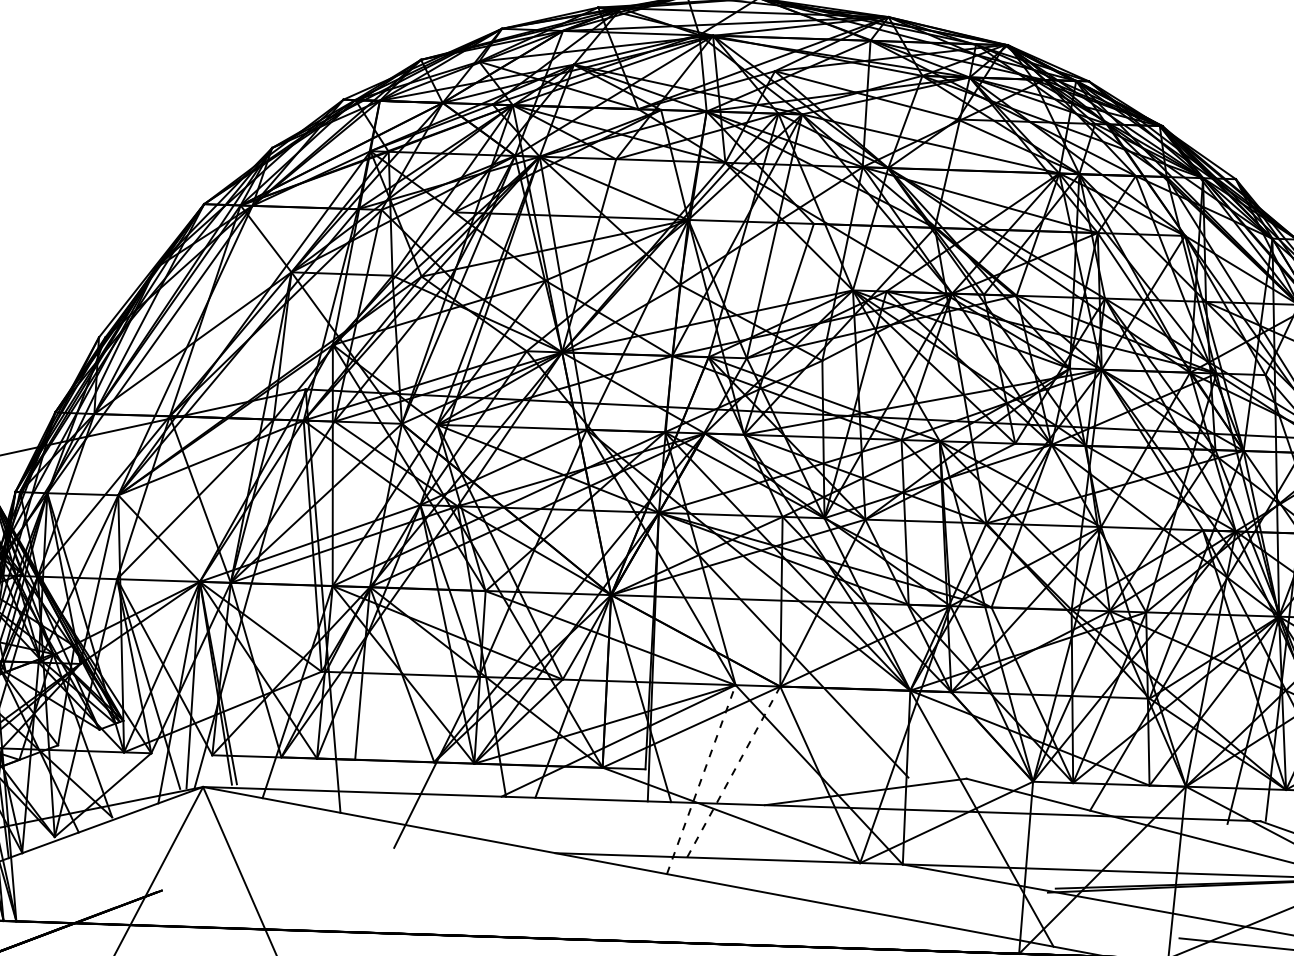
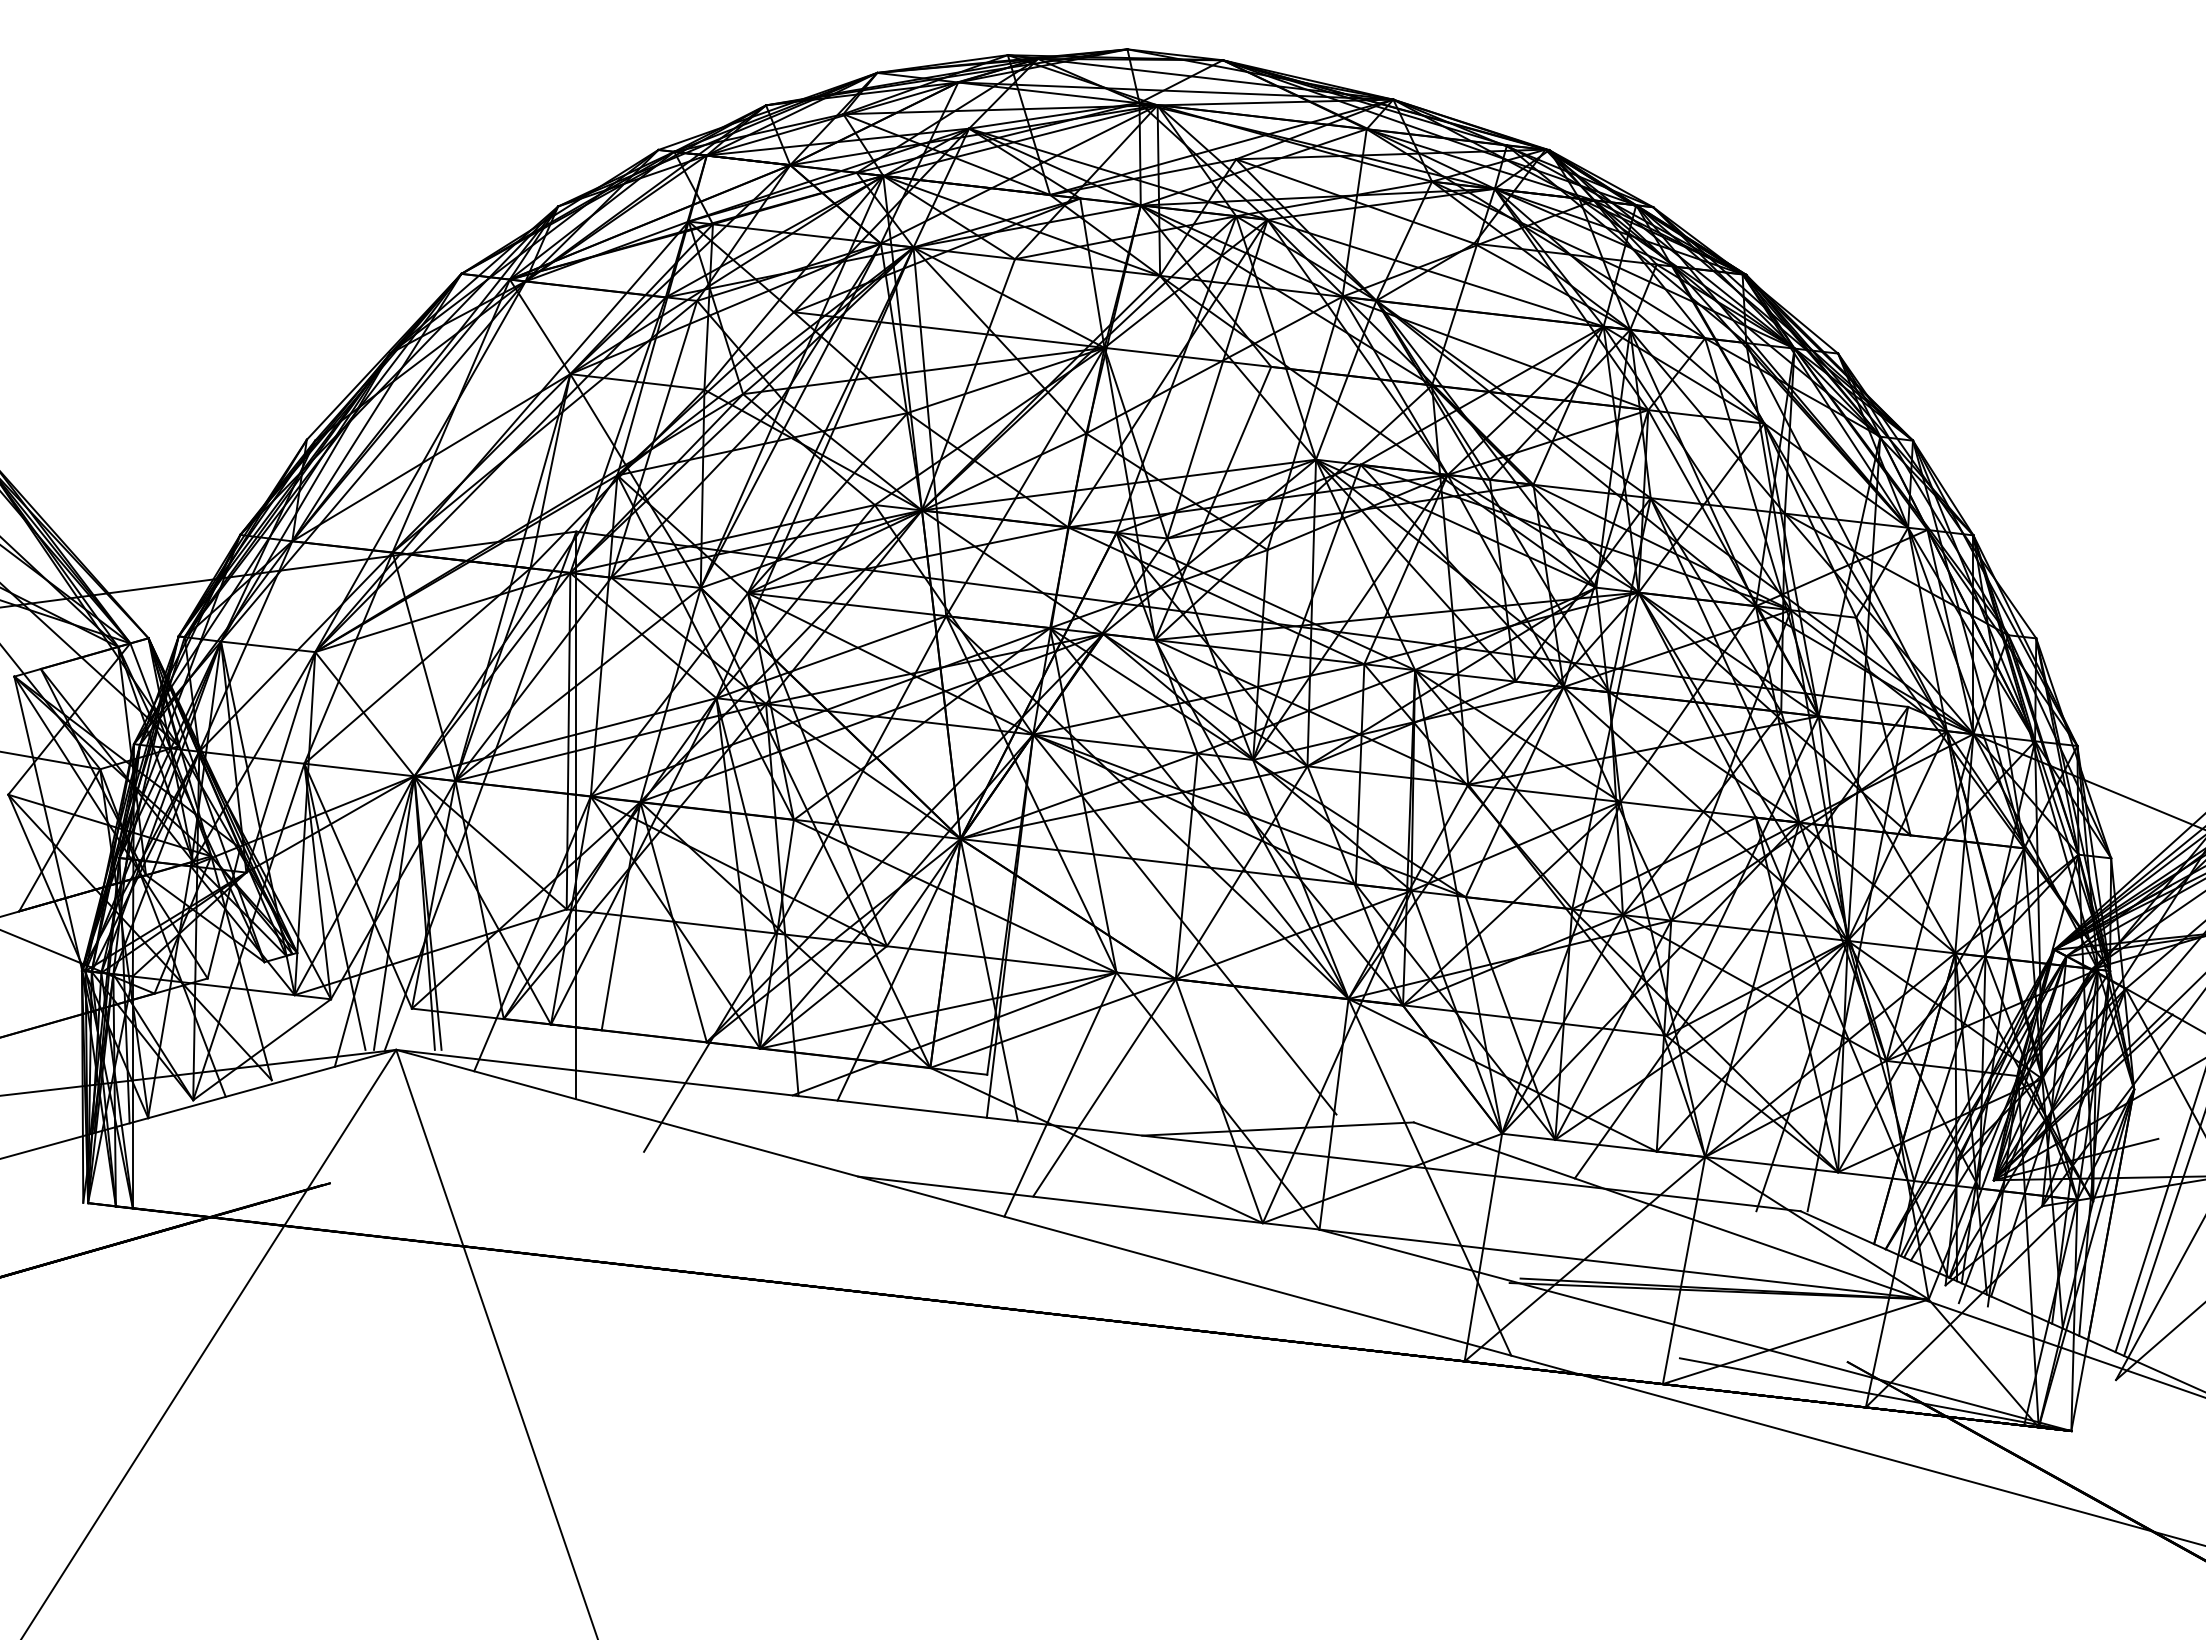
line: (733, 771) -> (1104, 1087), dashed -> solid
line: (701, 779) -> (1060, 1094), dashed -> solid

